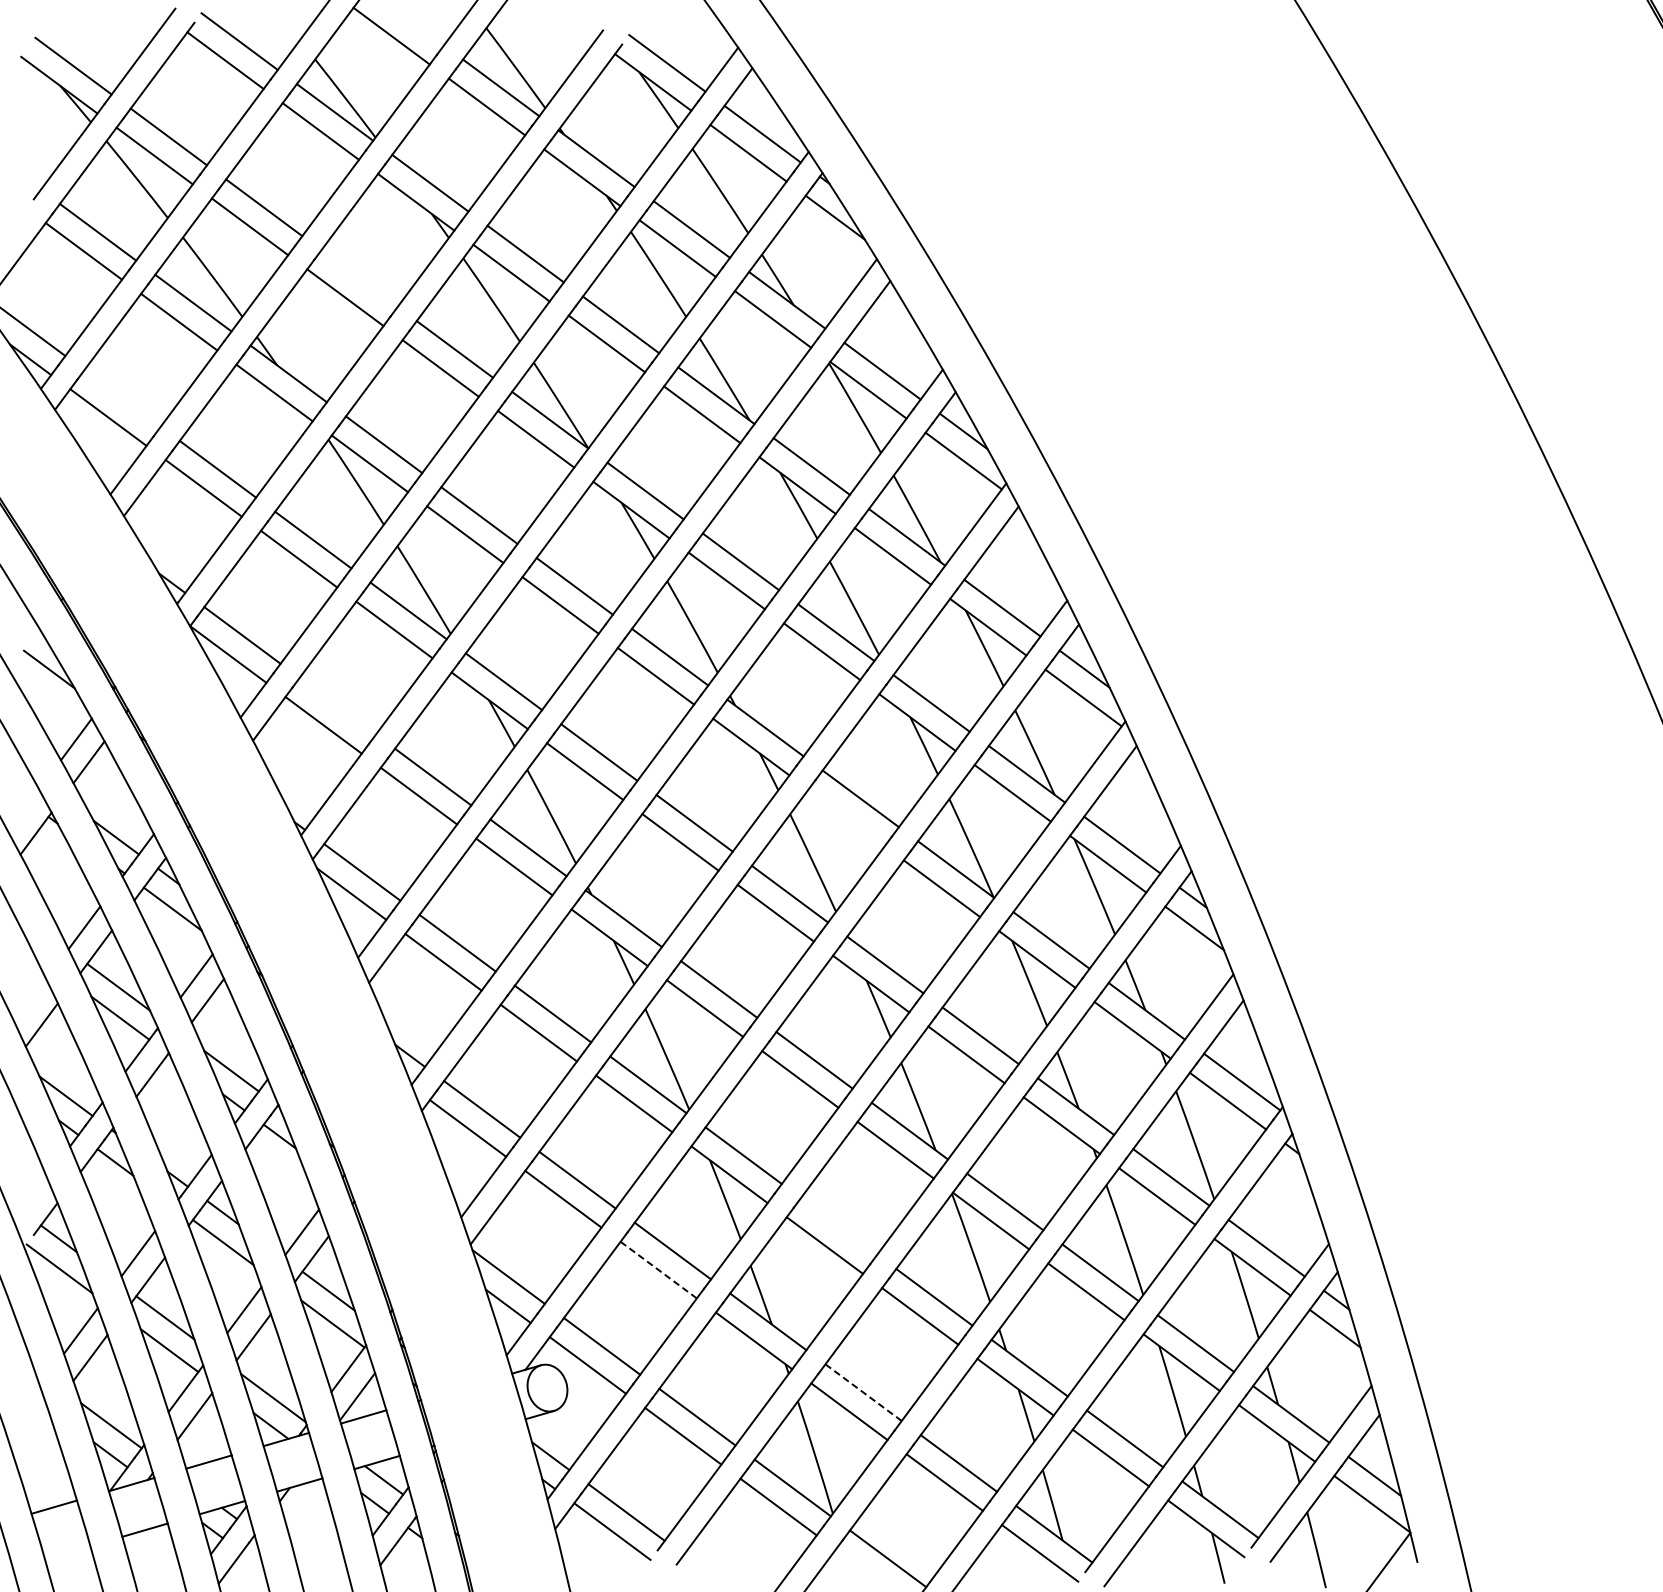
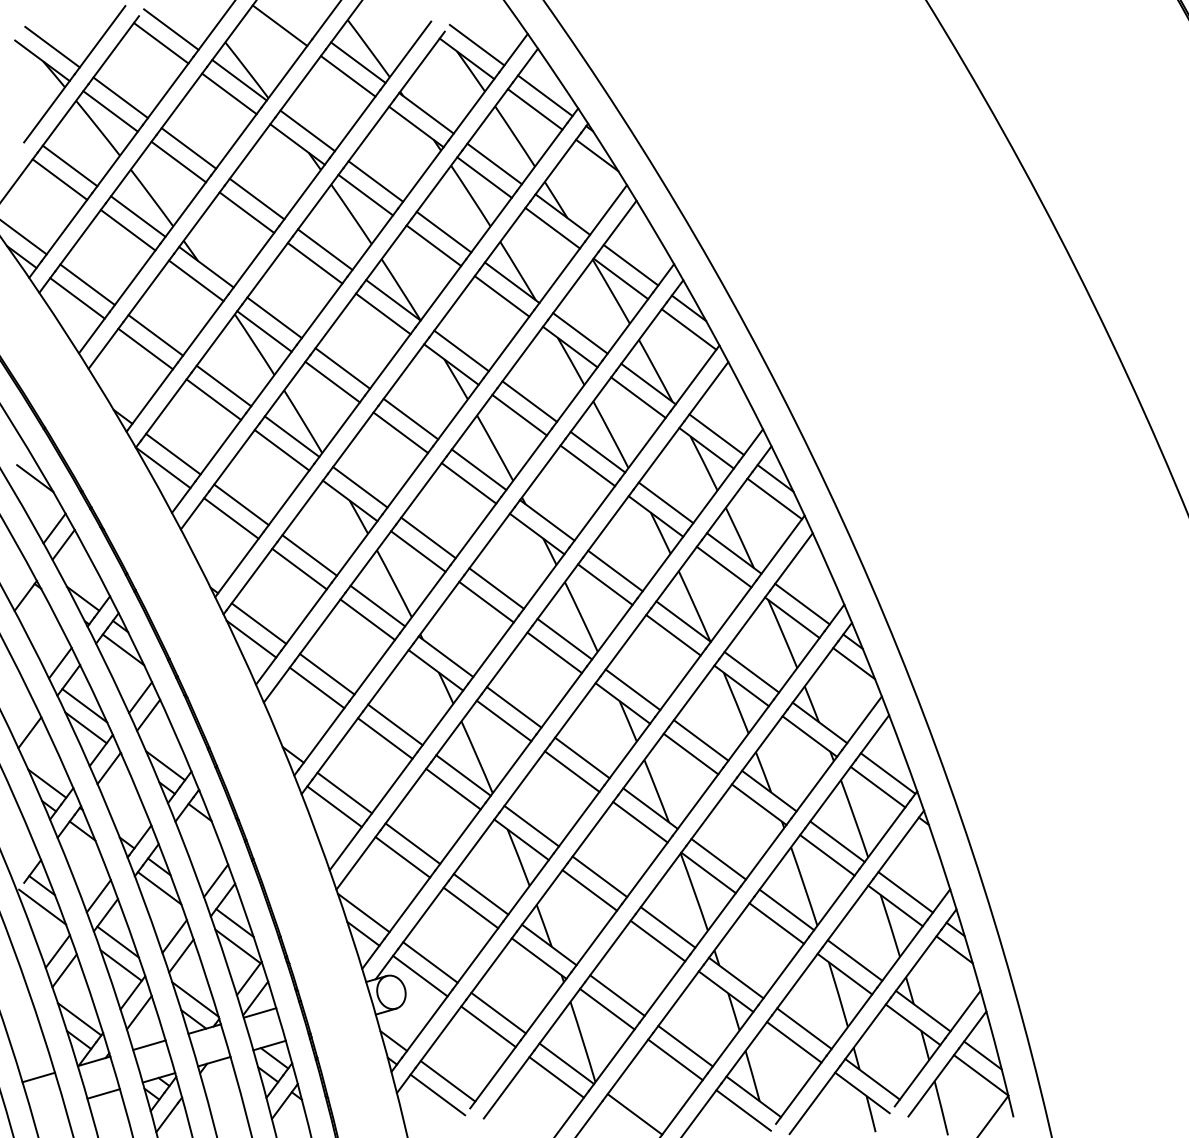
line: (359, 278) -> (257, 198), added
line: (122, 398) -> (87, 284), added
line: (337, 705) -> (241, 504), added
line: (846, 817) -> (605, 584), added
line: (838, 1226) -> (599, 876), added
line: (658, 1270) -> (470, 908), dashed -> solid
line: (863, 1392) -> (617, 995), dashed -> solid

